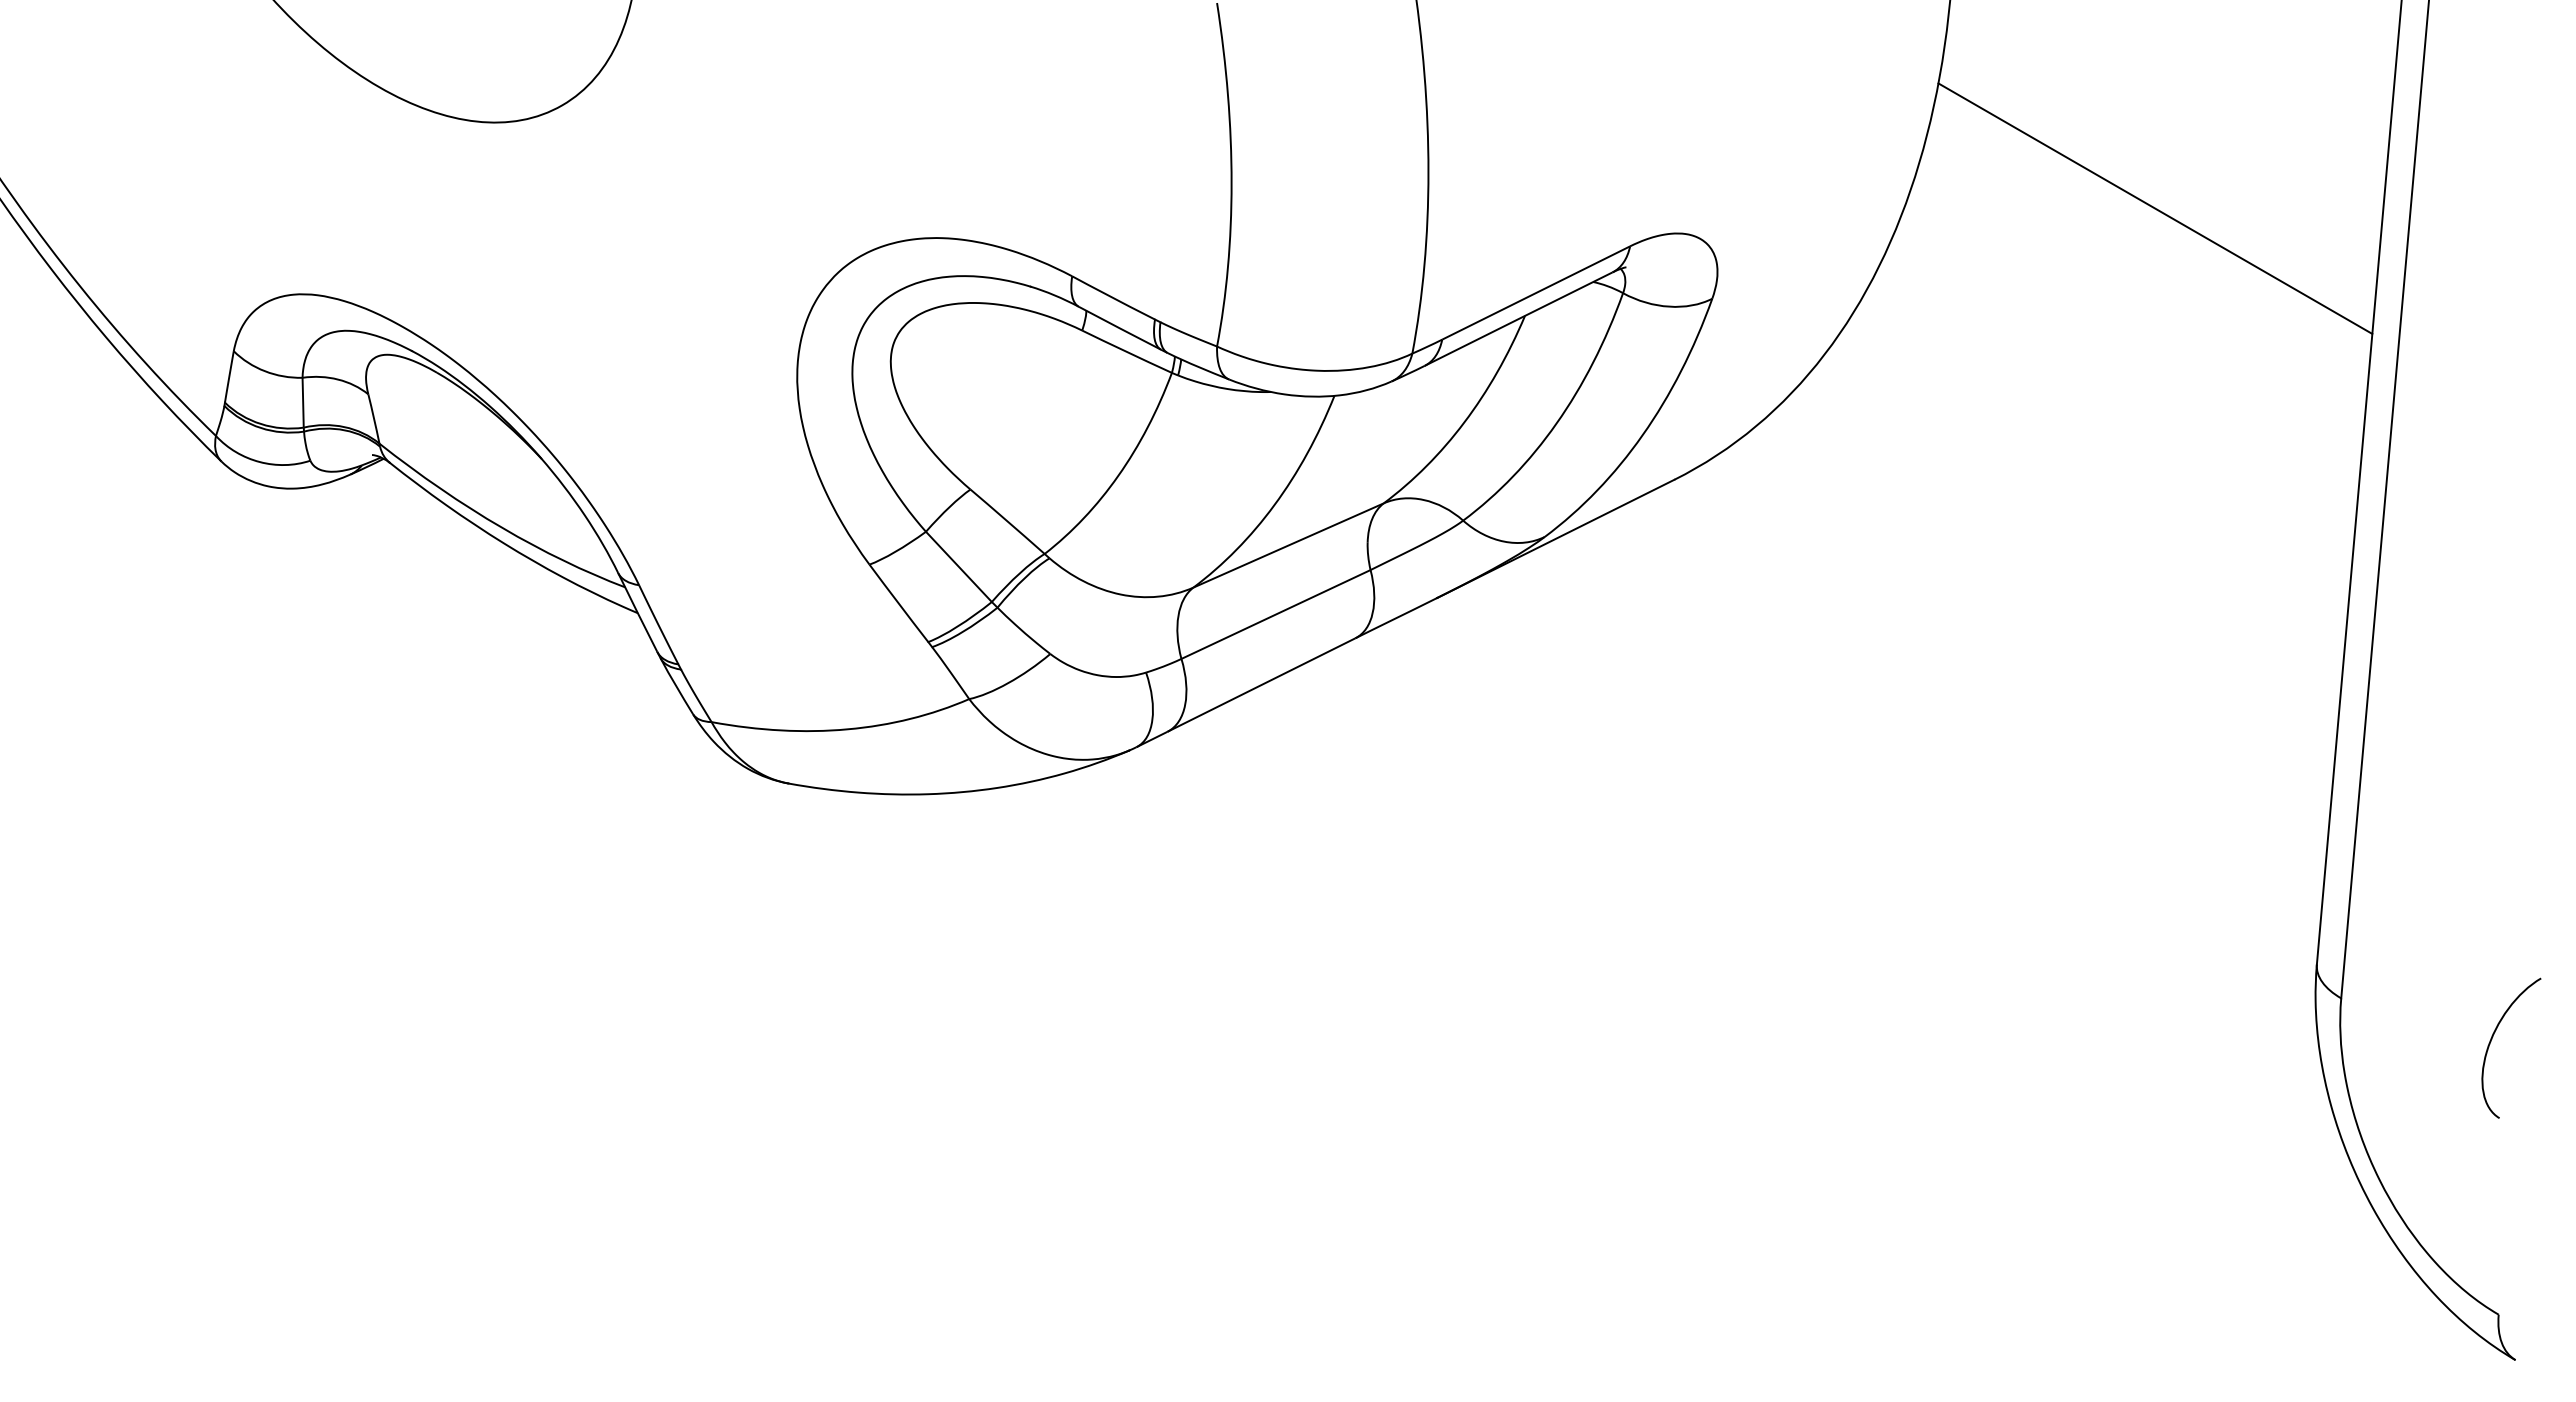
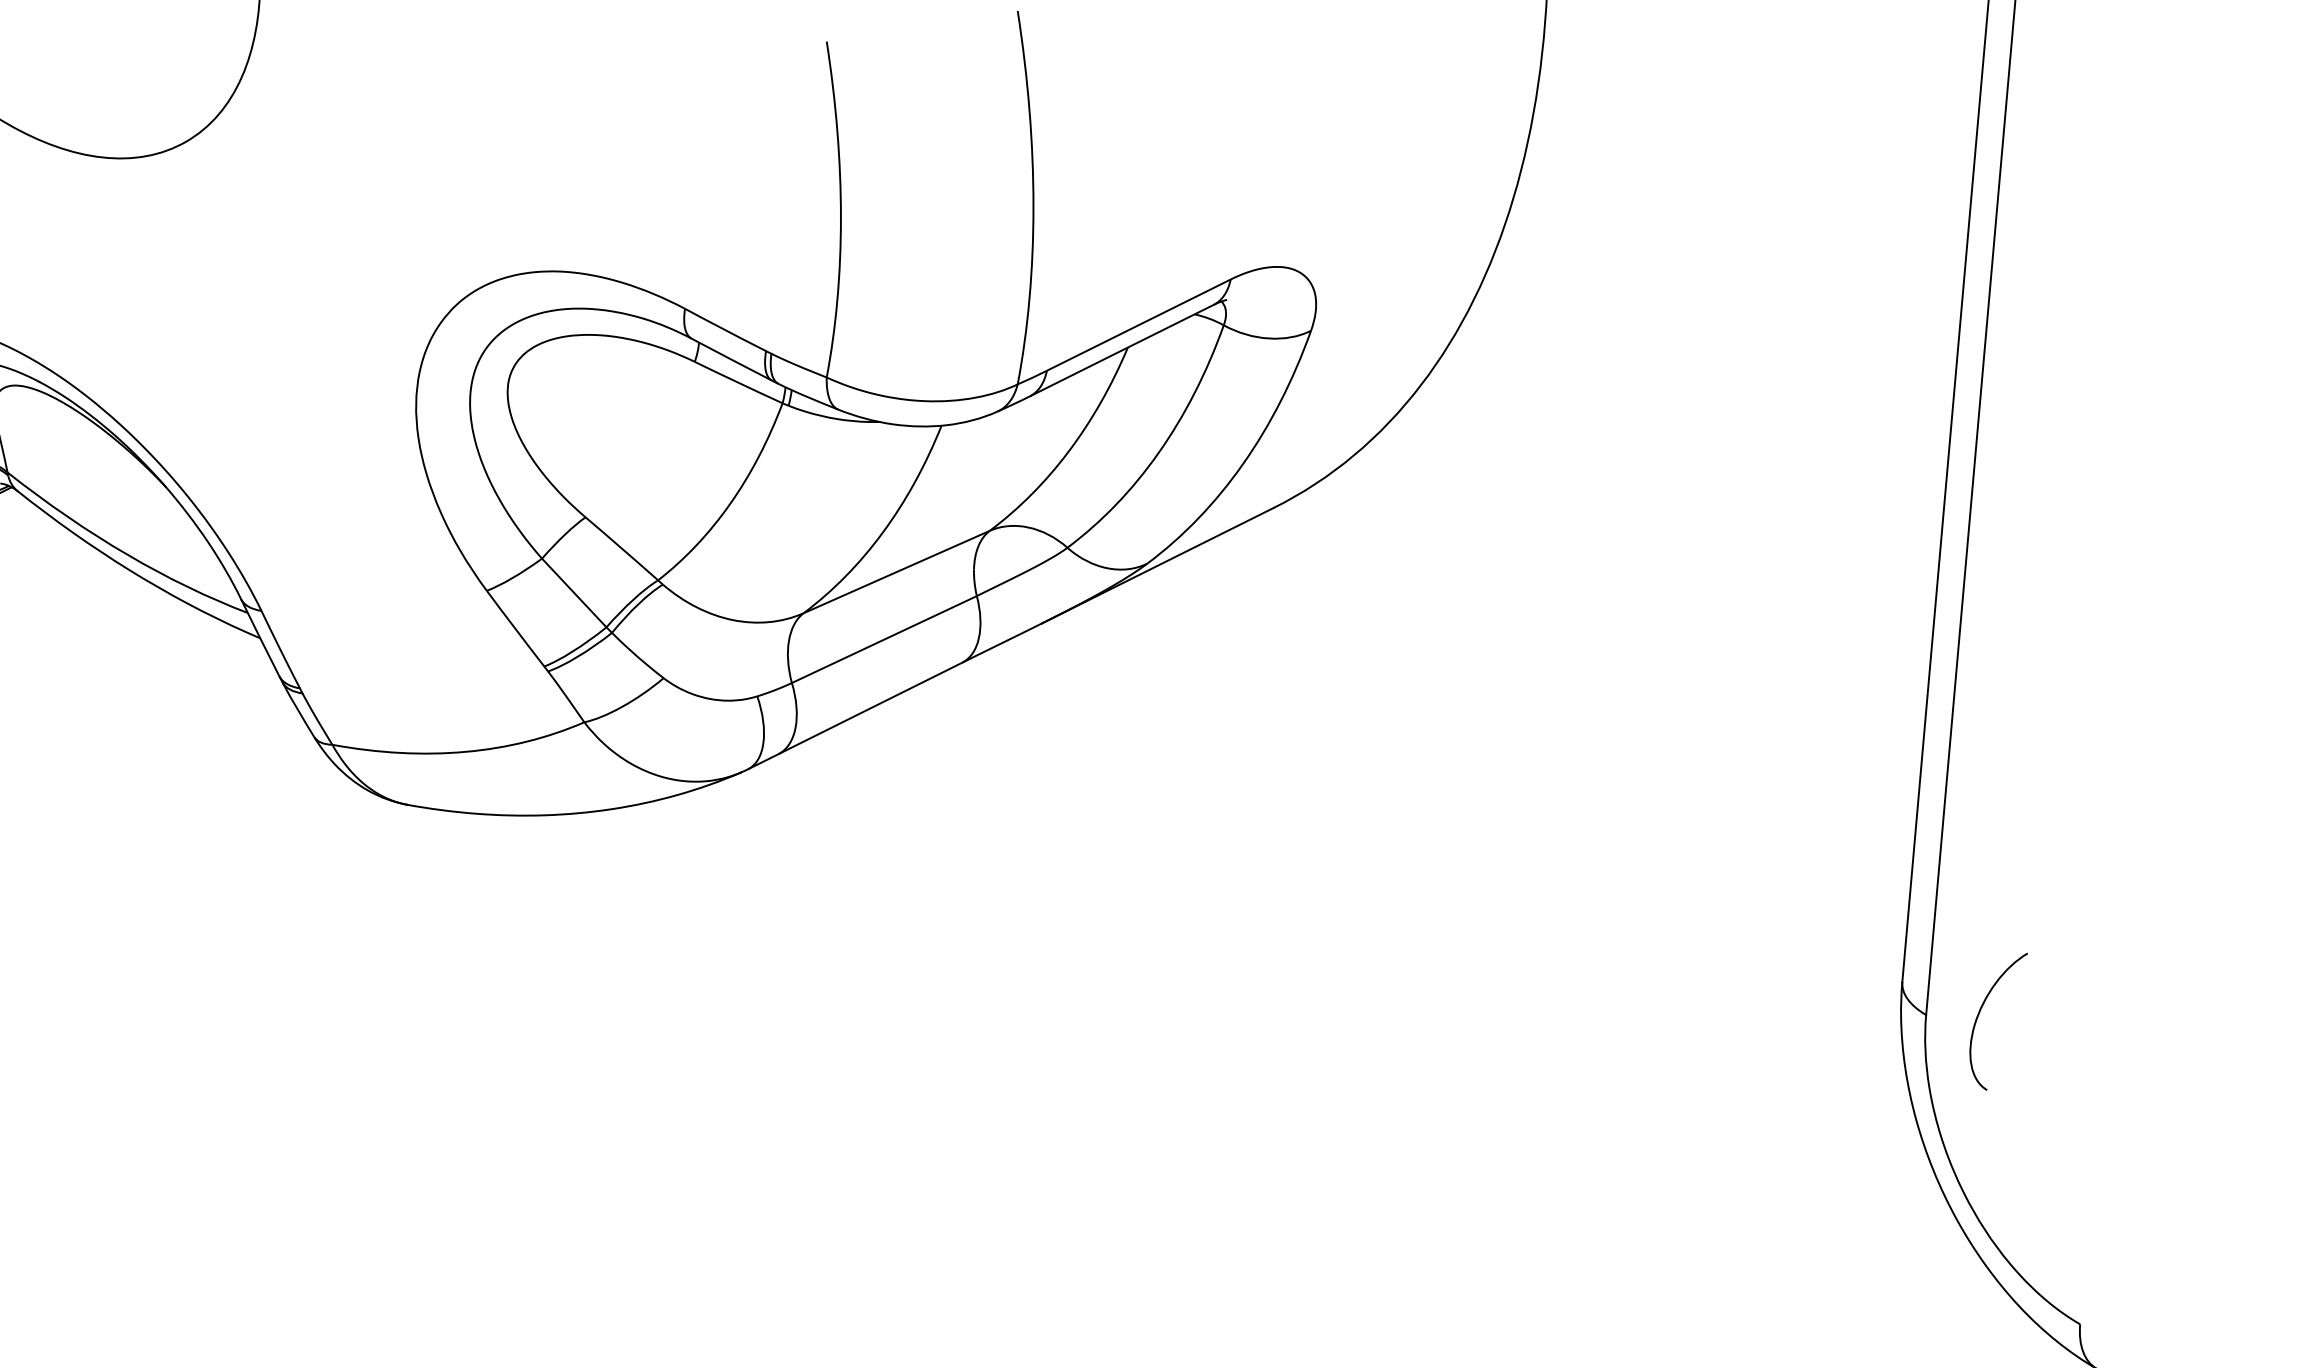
line: (2155, 208) -> (1744, 242), removed
curve: (2492, 1039) -> (1980, 1013), moved

